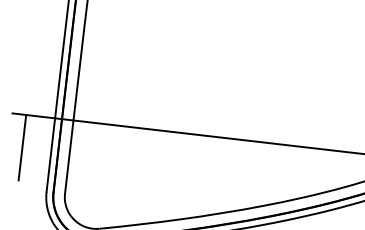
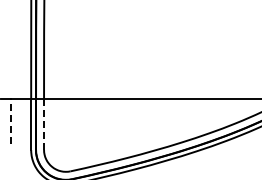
line: (21, 147) -> (10, 121), solid -> dashed
line: (69, 157) -> (44, 124), solid -> dashed

